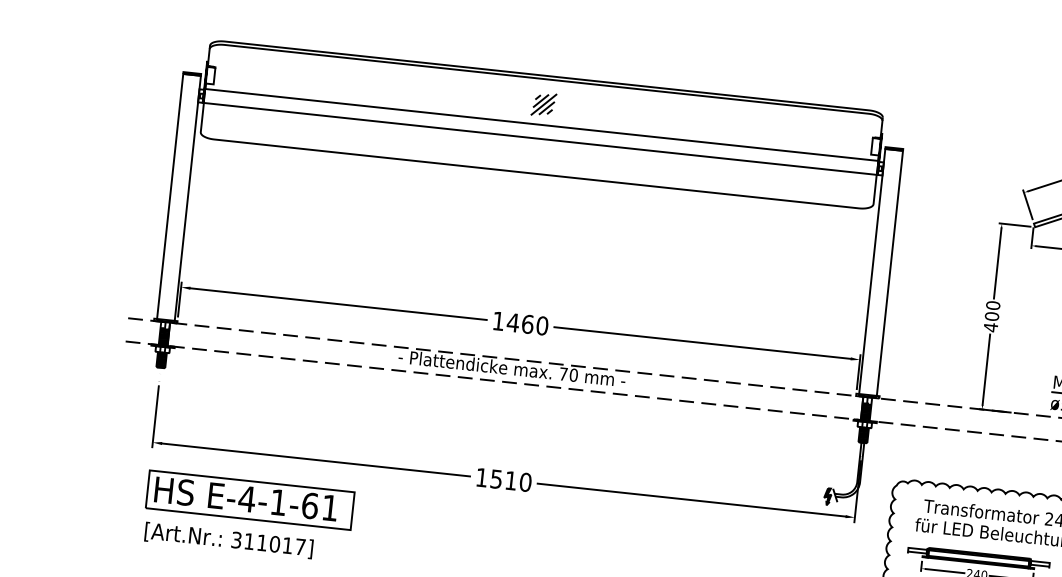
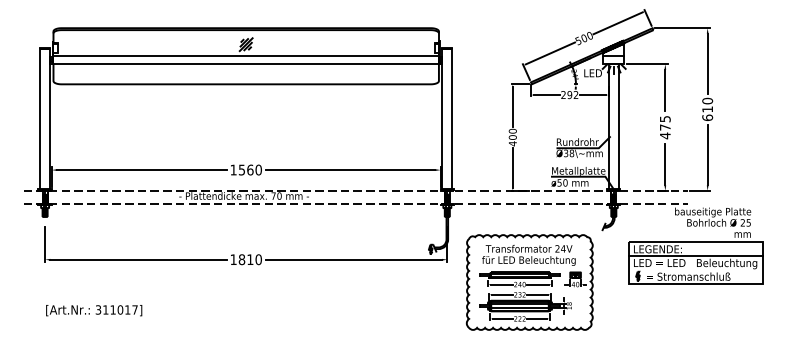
text: (512, 321) -> (241, 169), 1460 -> 1560
text: (495, 478) -> (241, 259), 1510 -> 1810
part: (249, 500) -> (103, 286), removed

